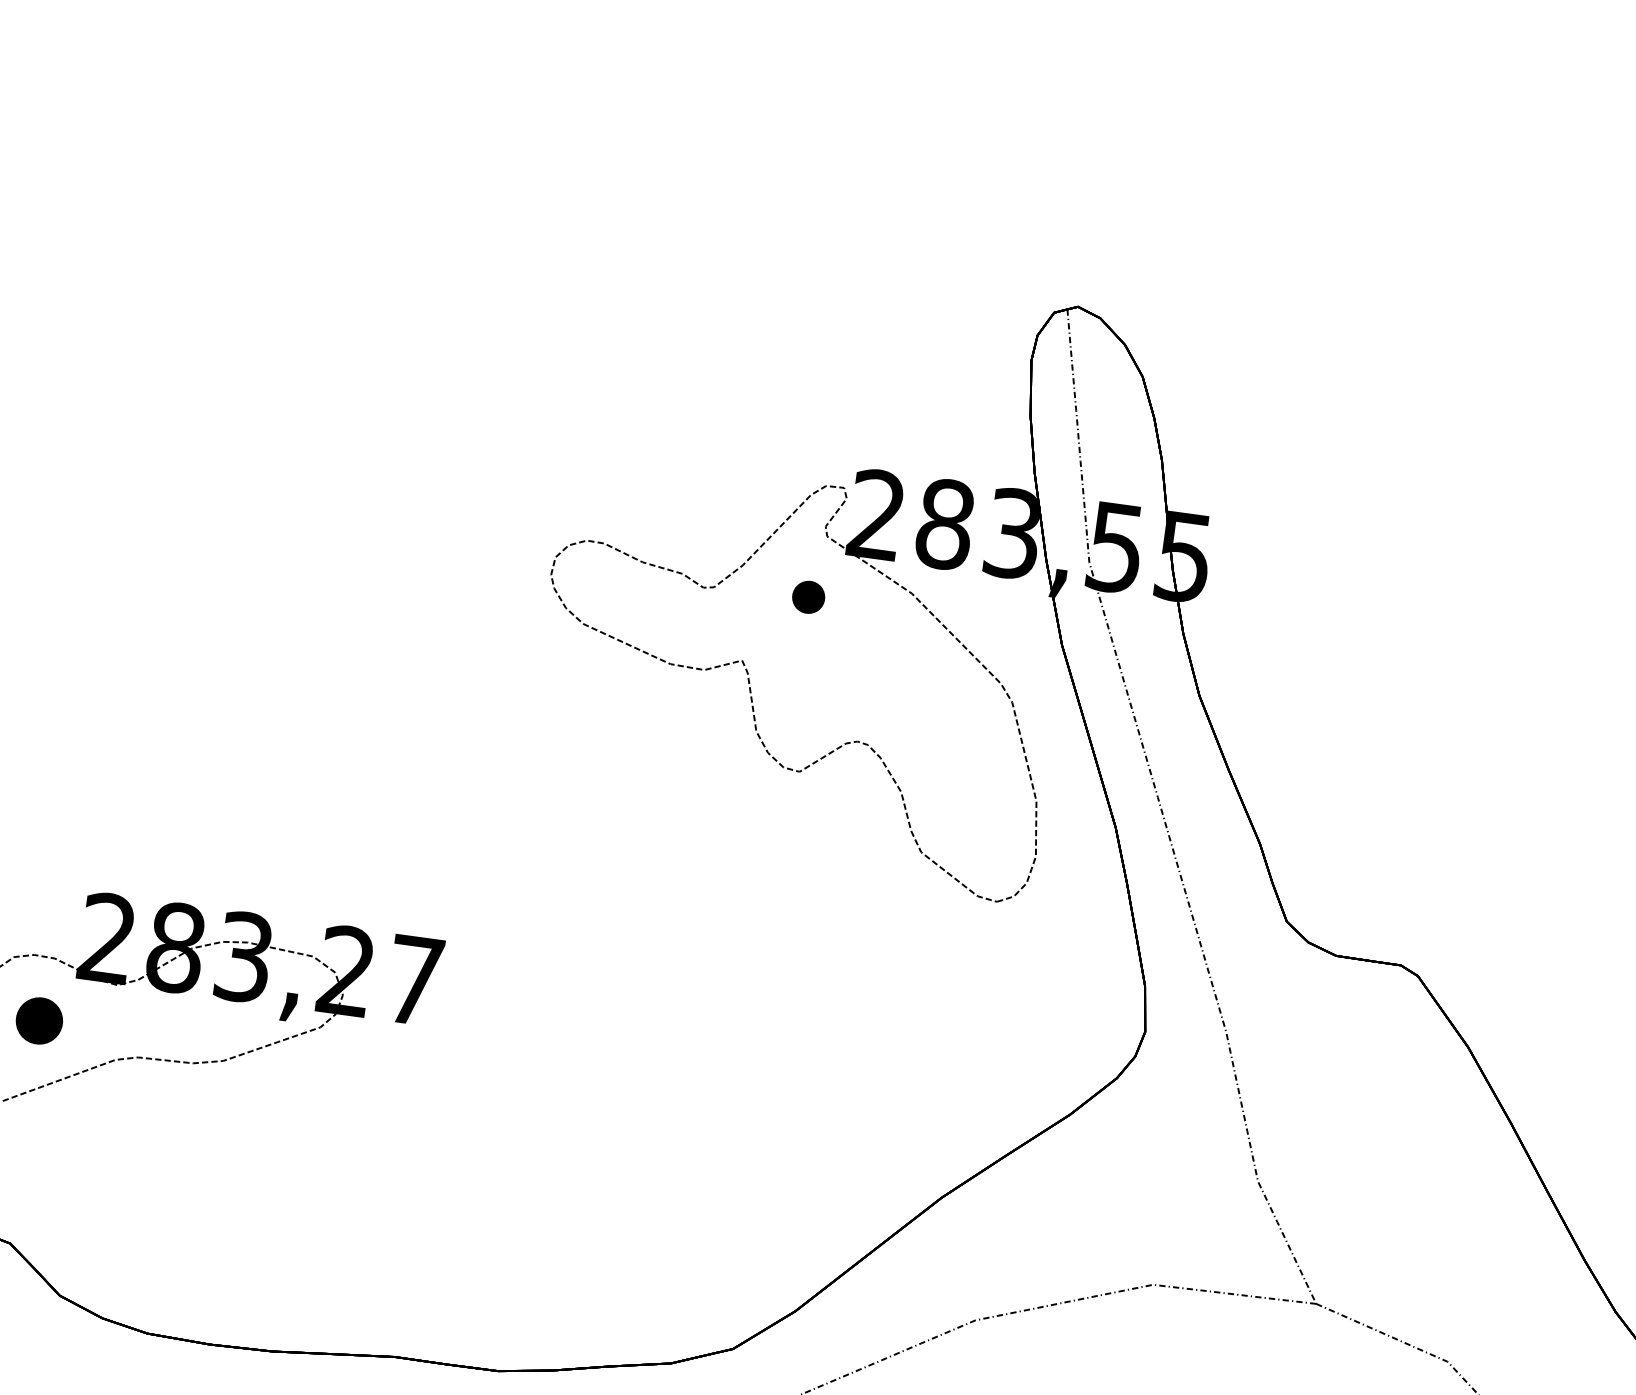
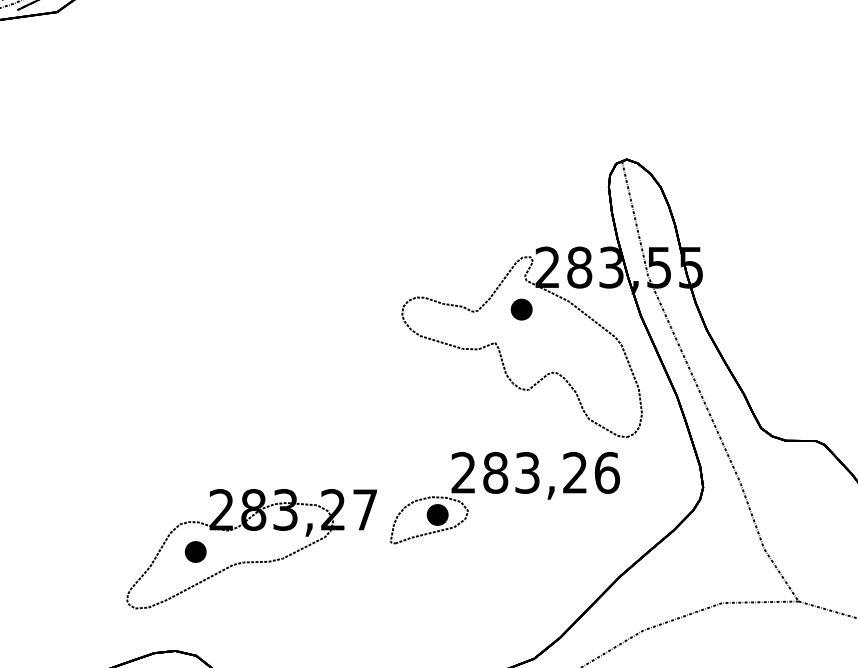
part: (808, 597) -> (521, 309), size x1.43
part: (713, 983) -> (502, 492), added

